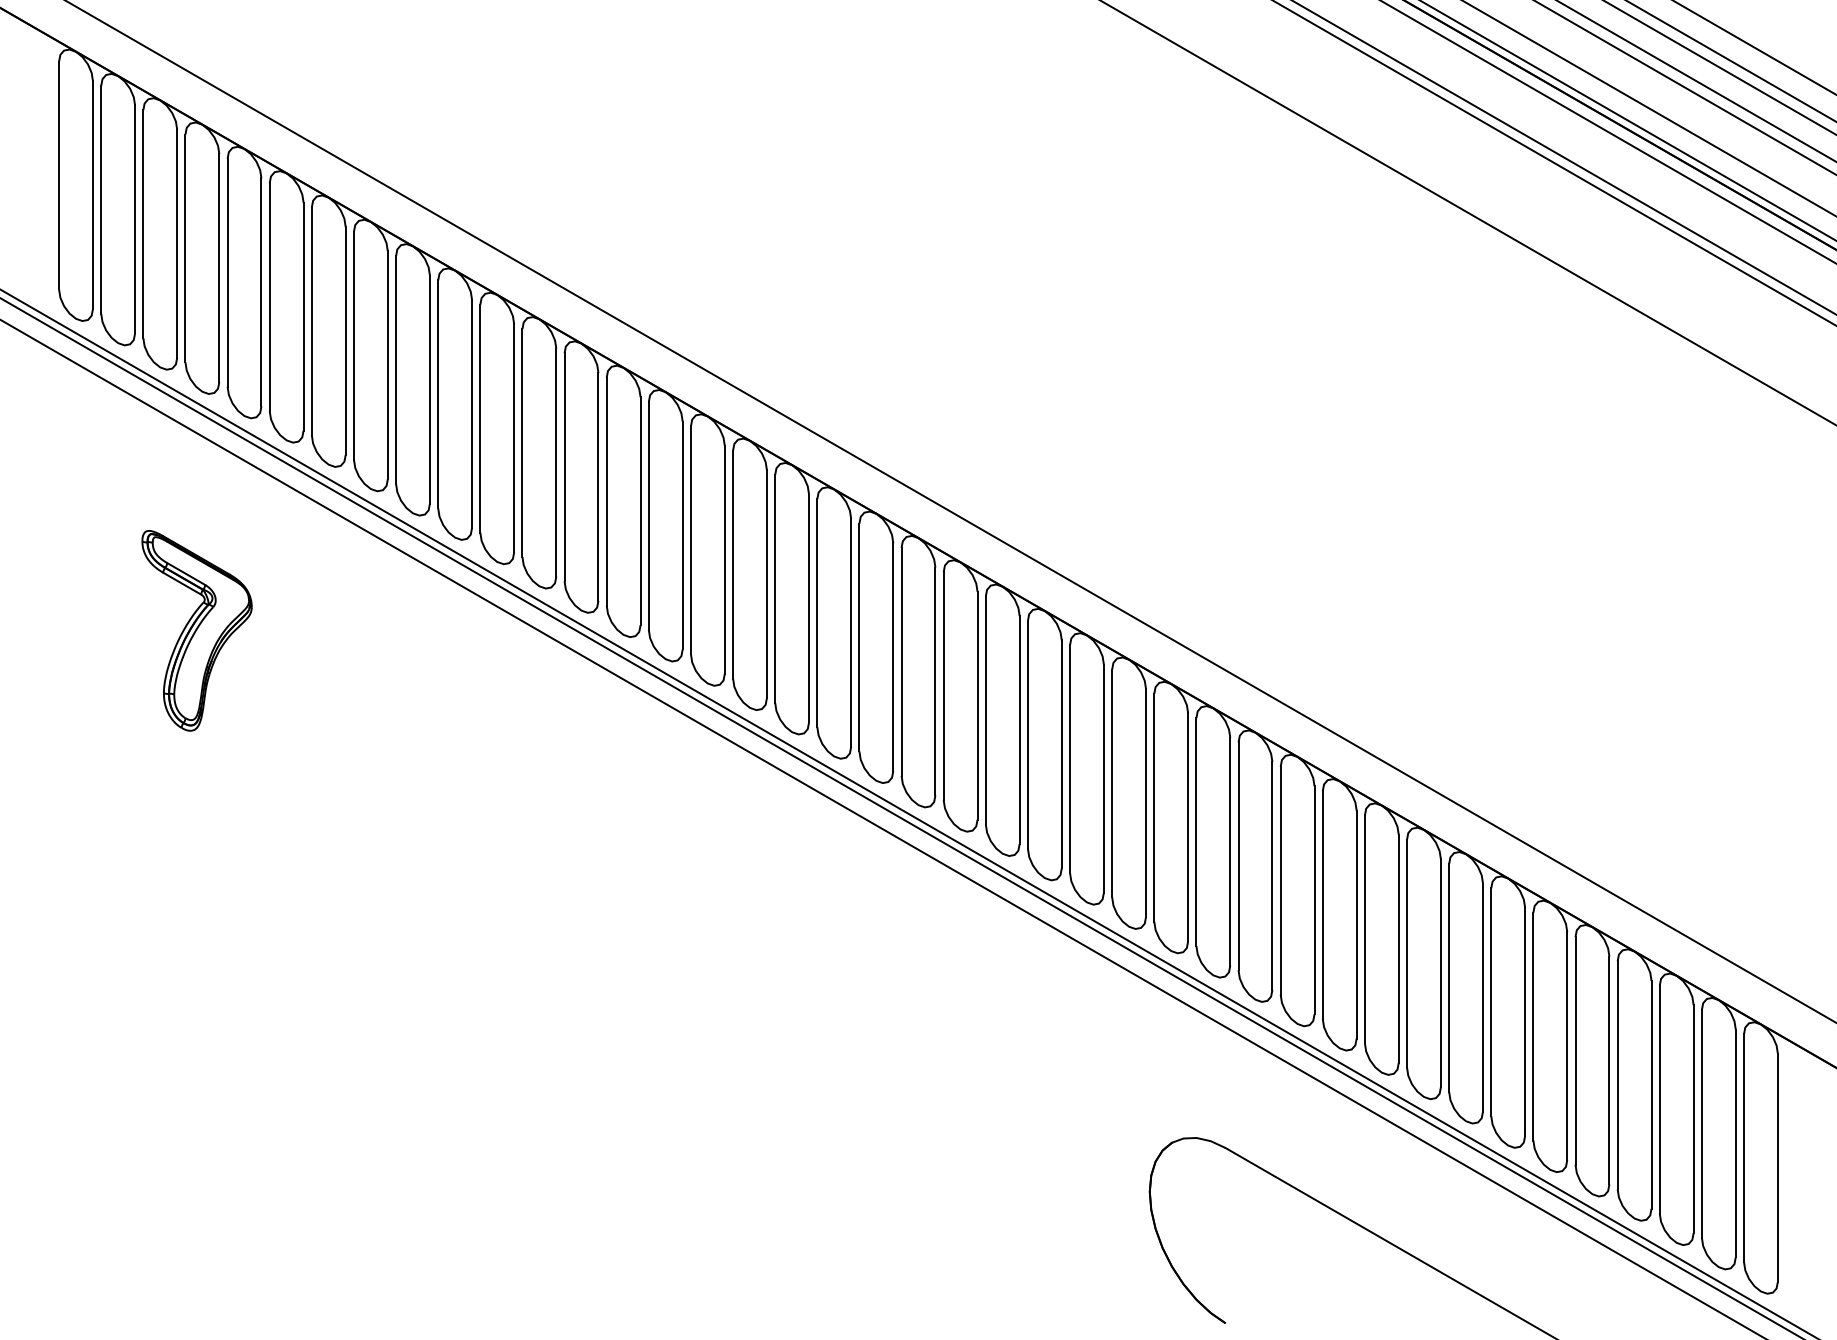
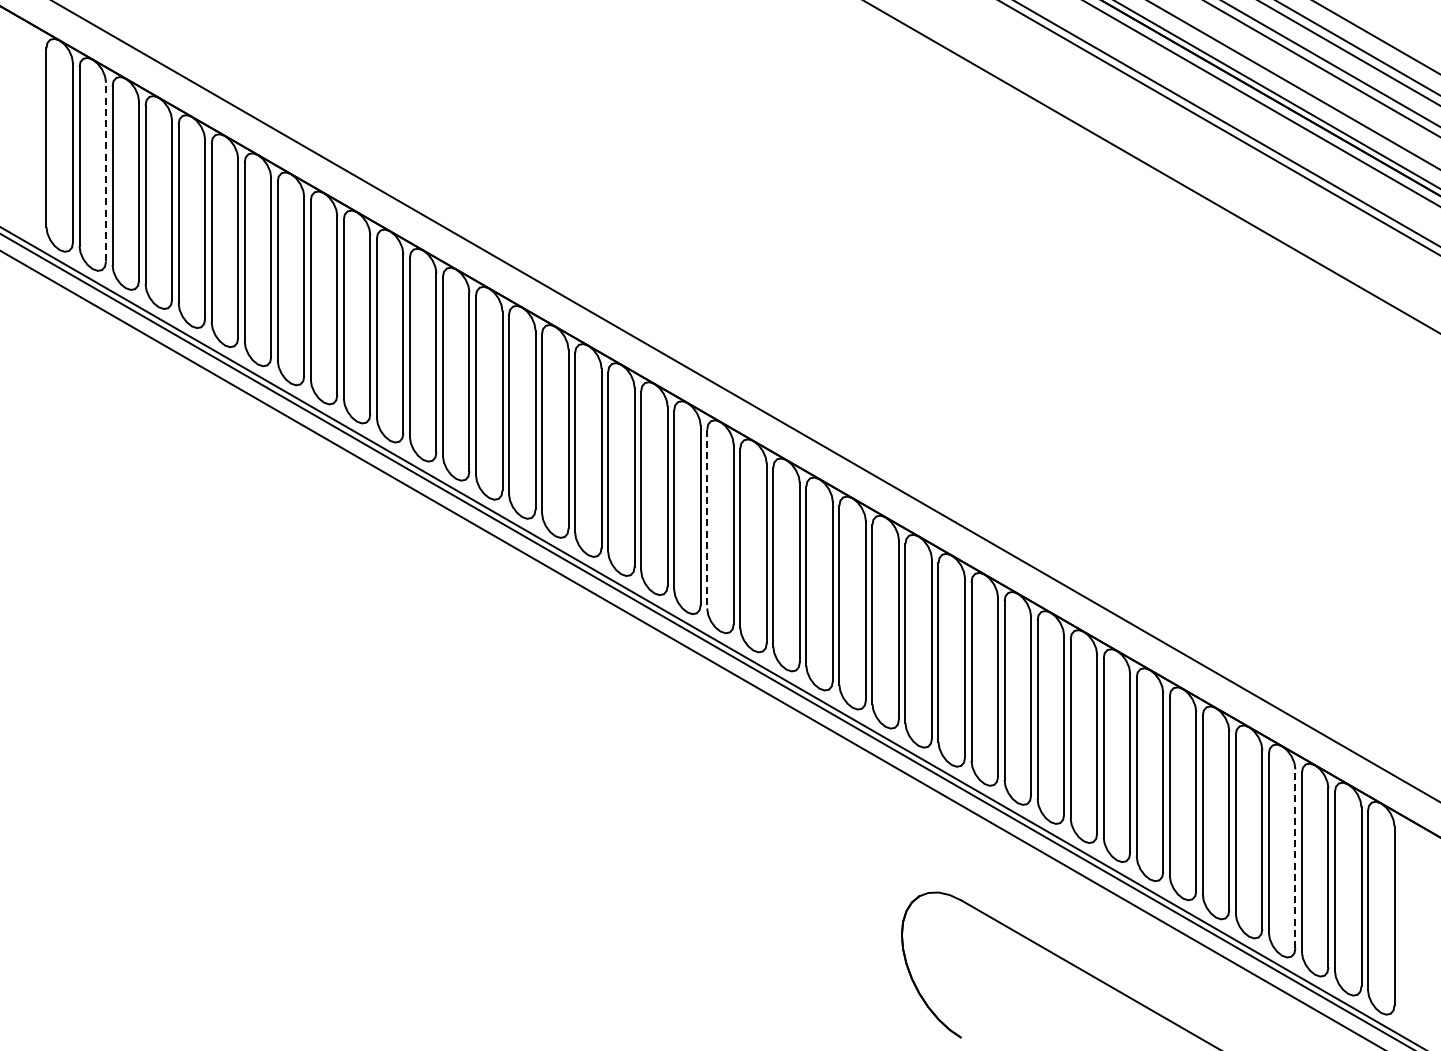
line: (135, 218) -> (106, 171), solid -> dashed
part: (196, 630) -> (154, 494), removed
line: (901, 662) -> (707, 519), solid -> dashed
line: (1651, 1094) -> (1295, 858), solid -> dashed

